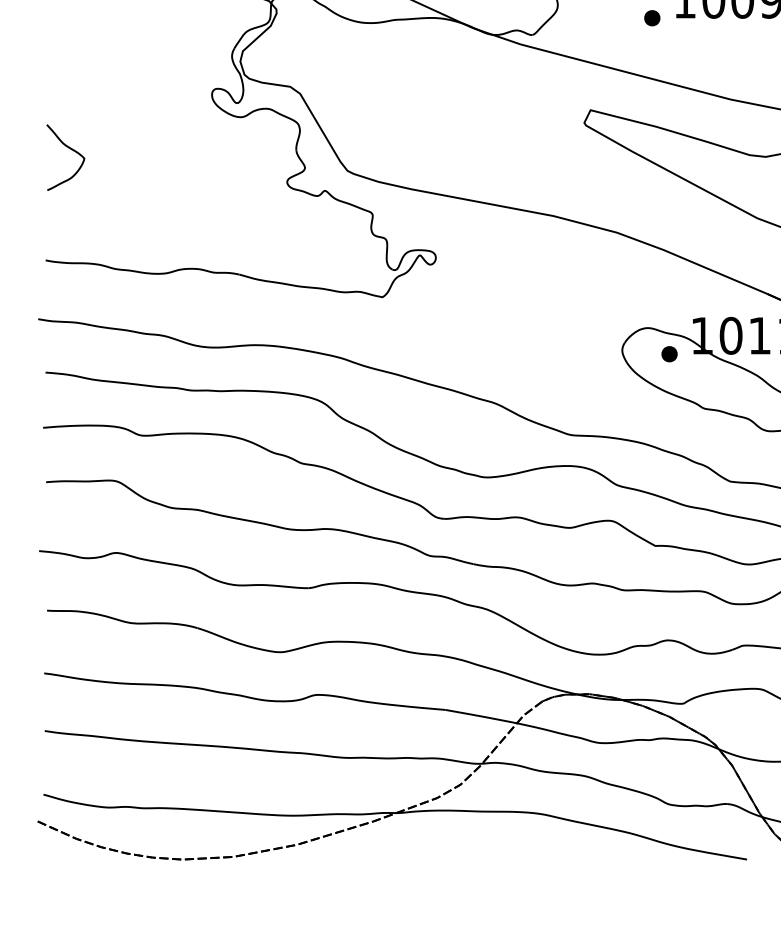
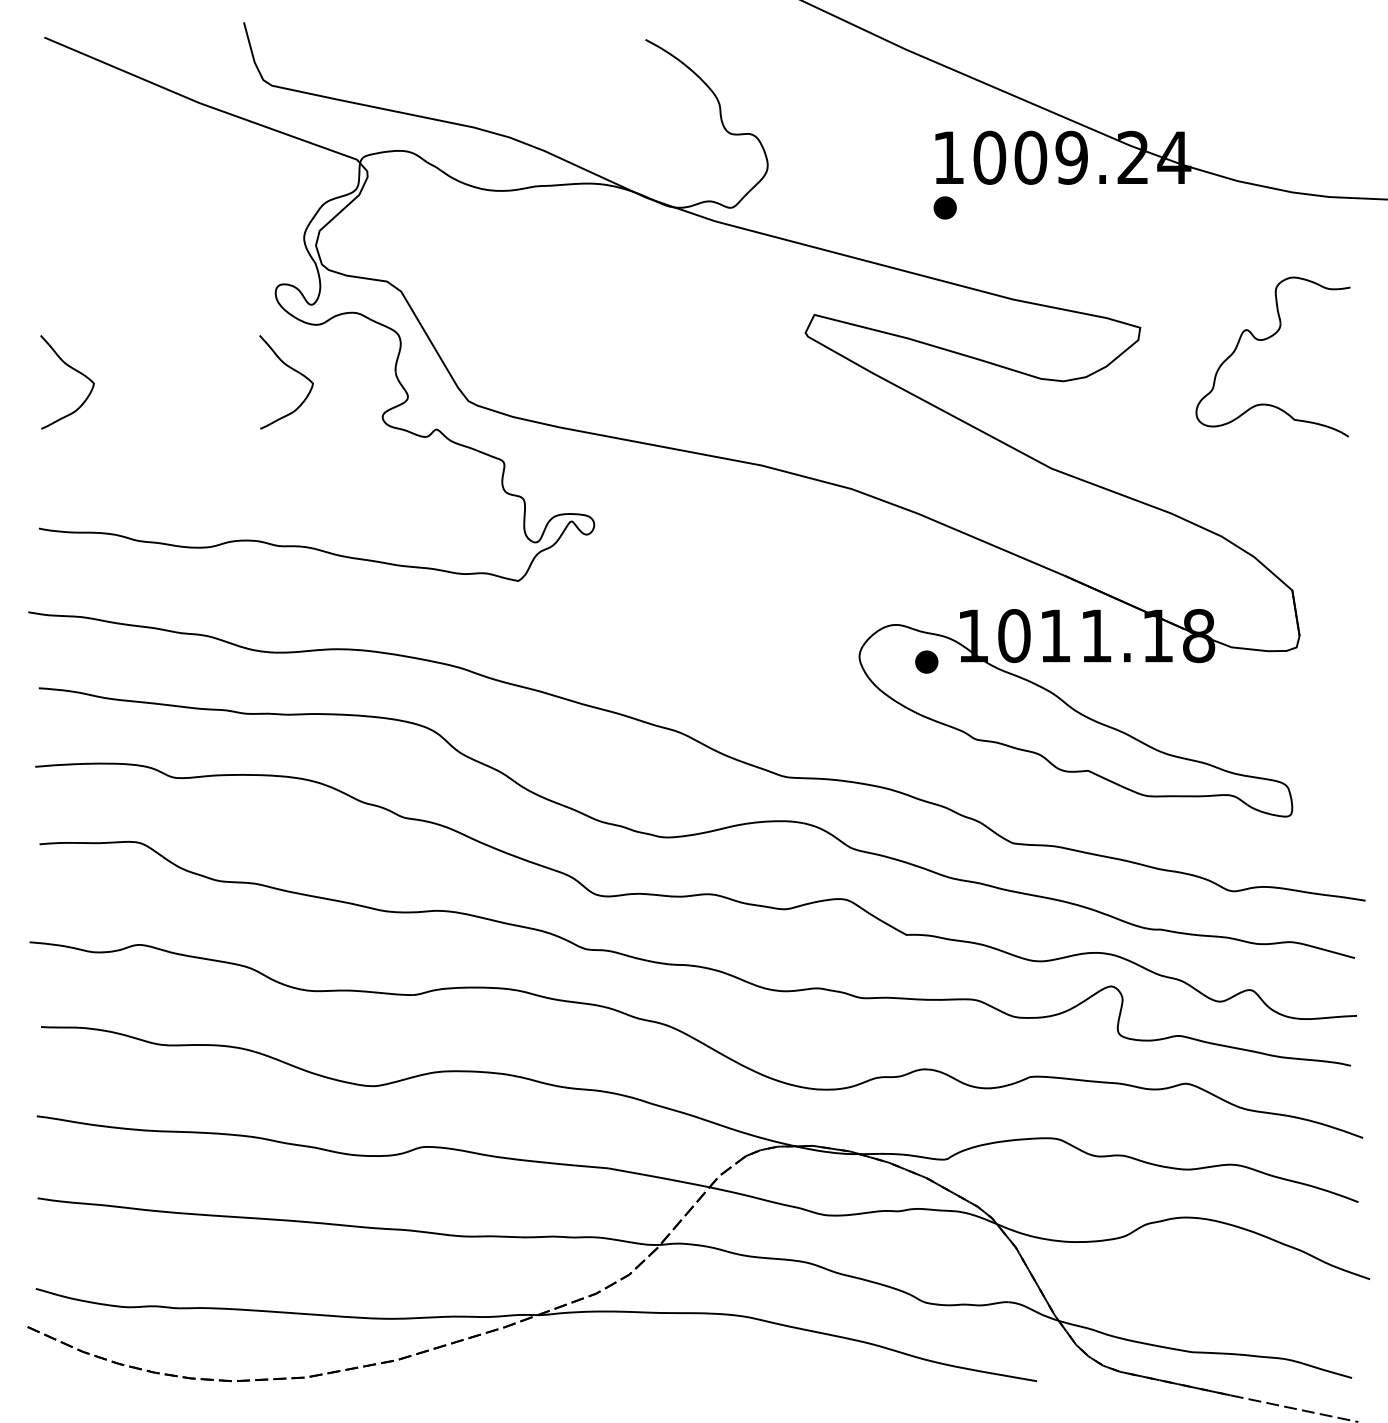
part: (651, 17) -> (944, 207), moved
curve: (225, 150) -> (294, 371), added

